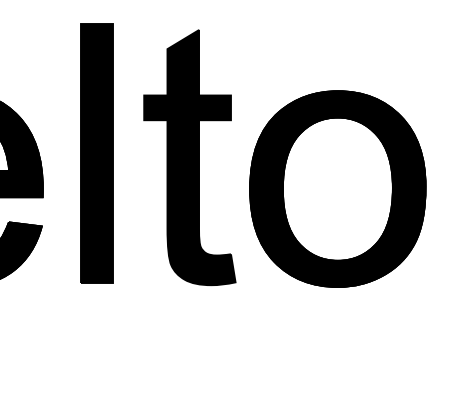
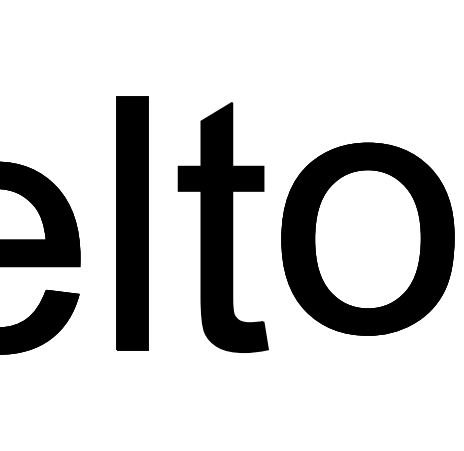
part: (337, 188) -> (367, 238), moved

